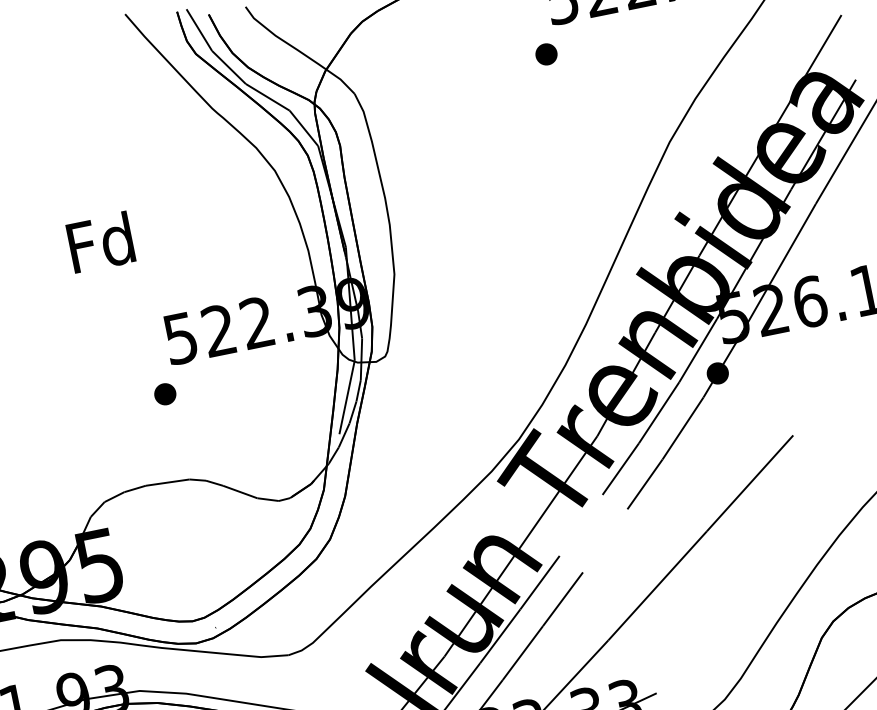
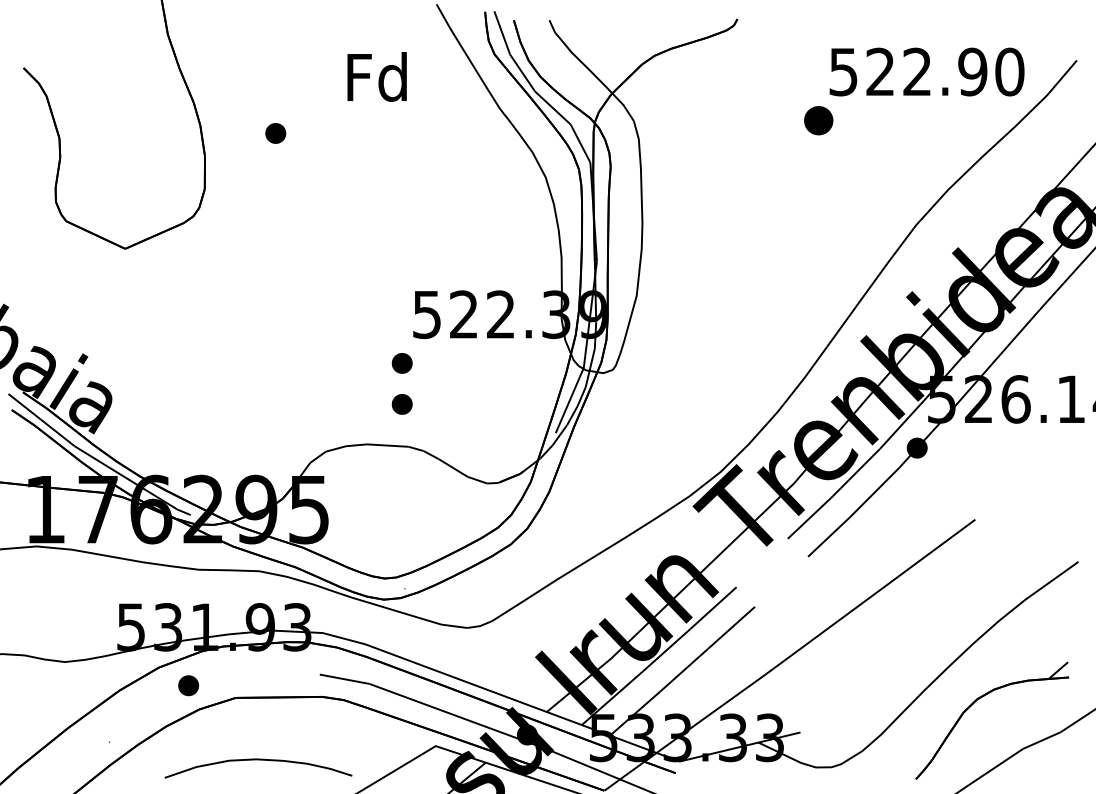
part: (546, 54) -> (818, 120), size x1.4
text: (100, 242) -> (376, 76), moved
part: (173, 437) -> (401, 404), added

